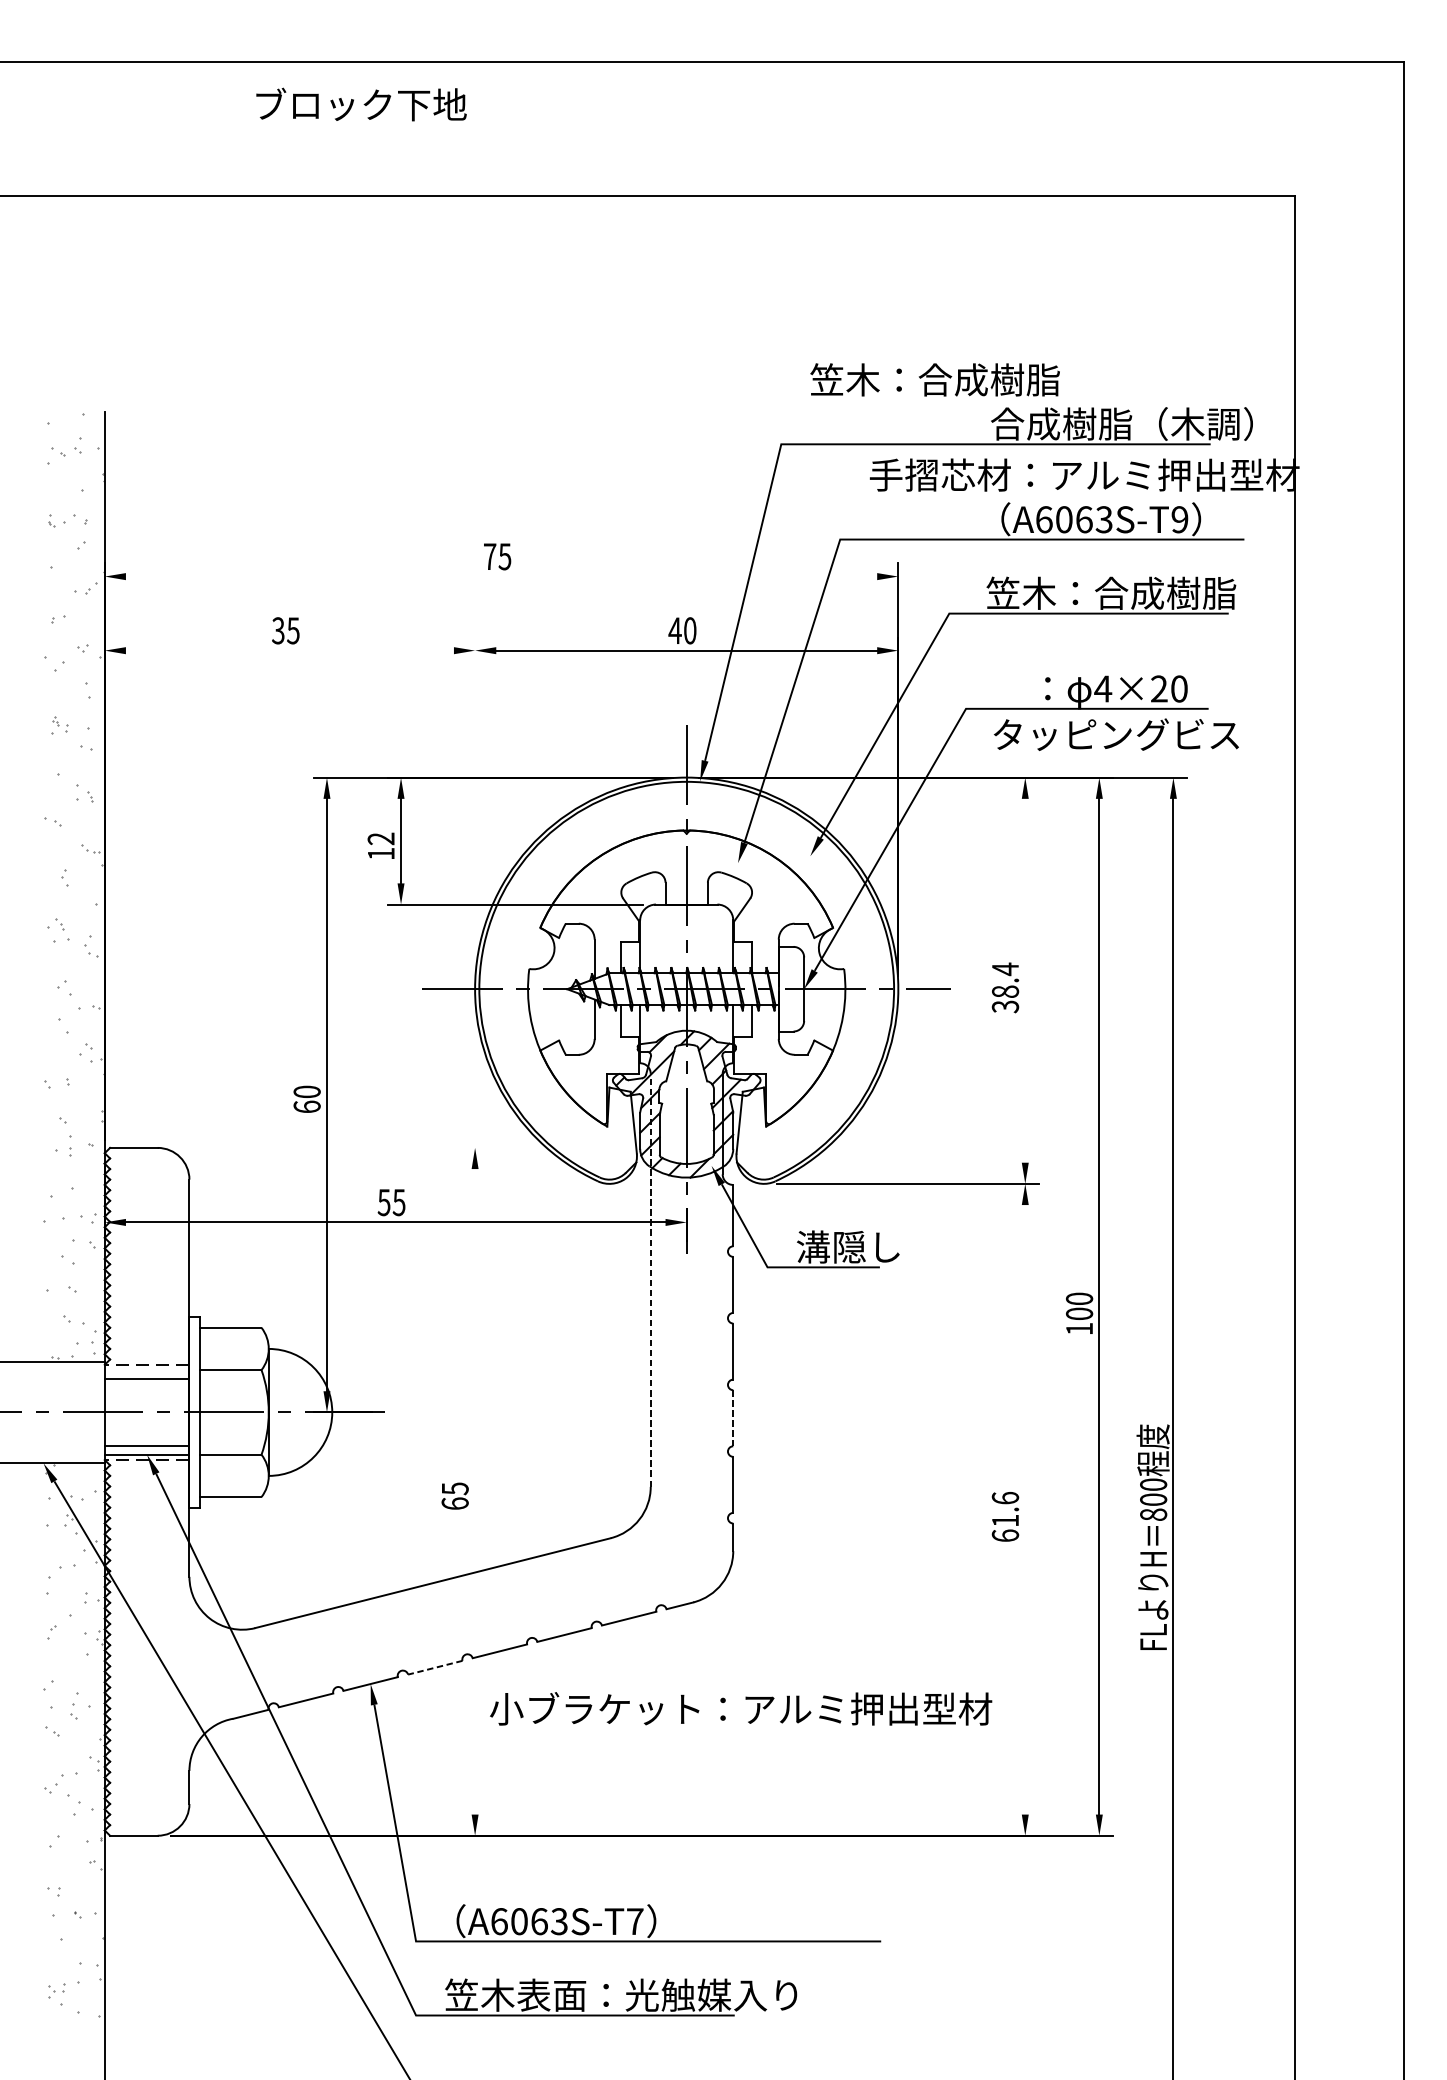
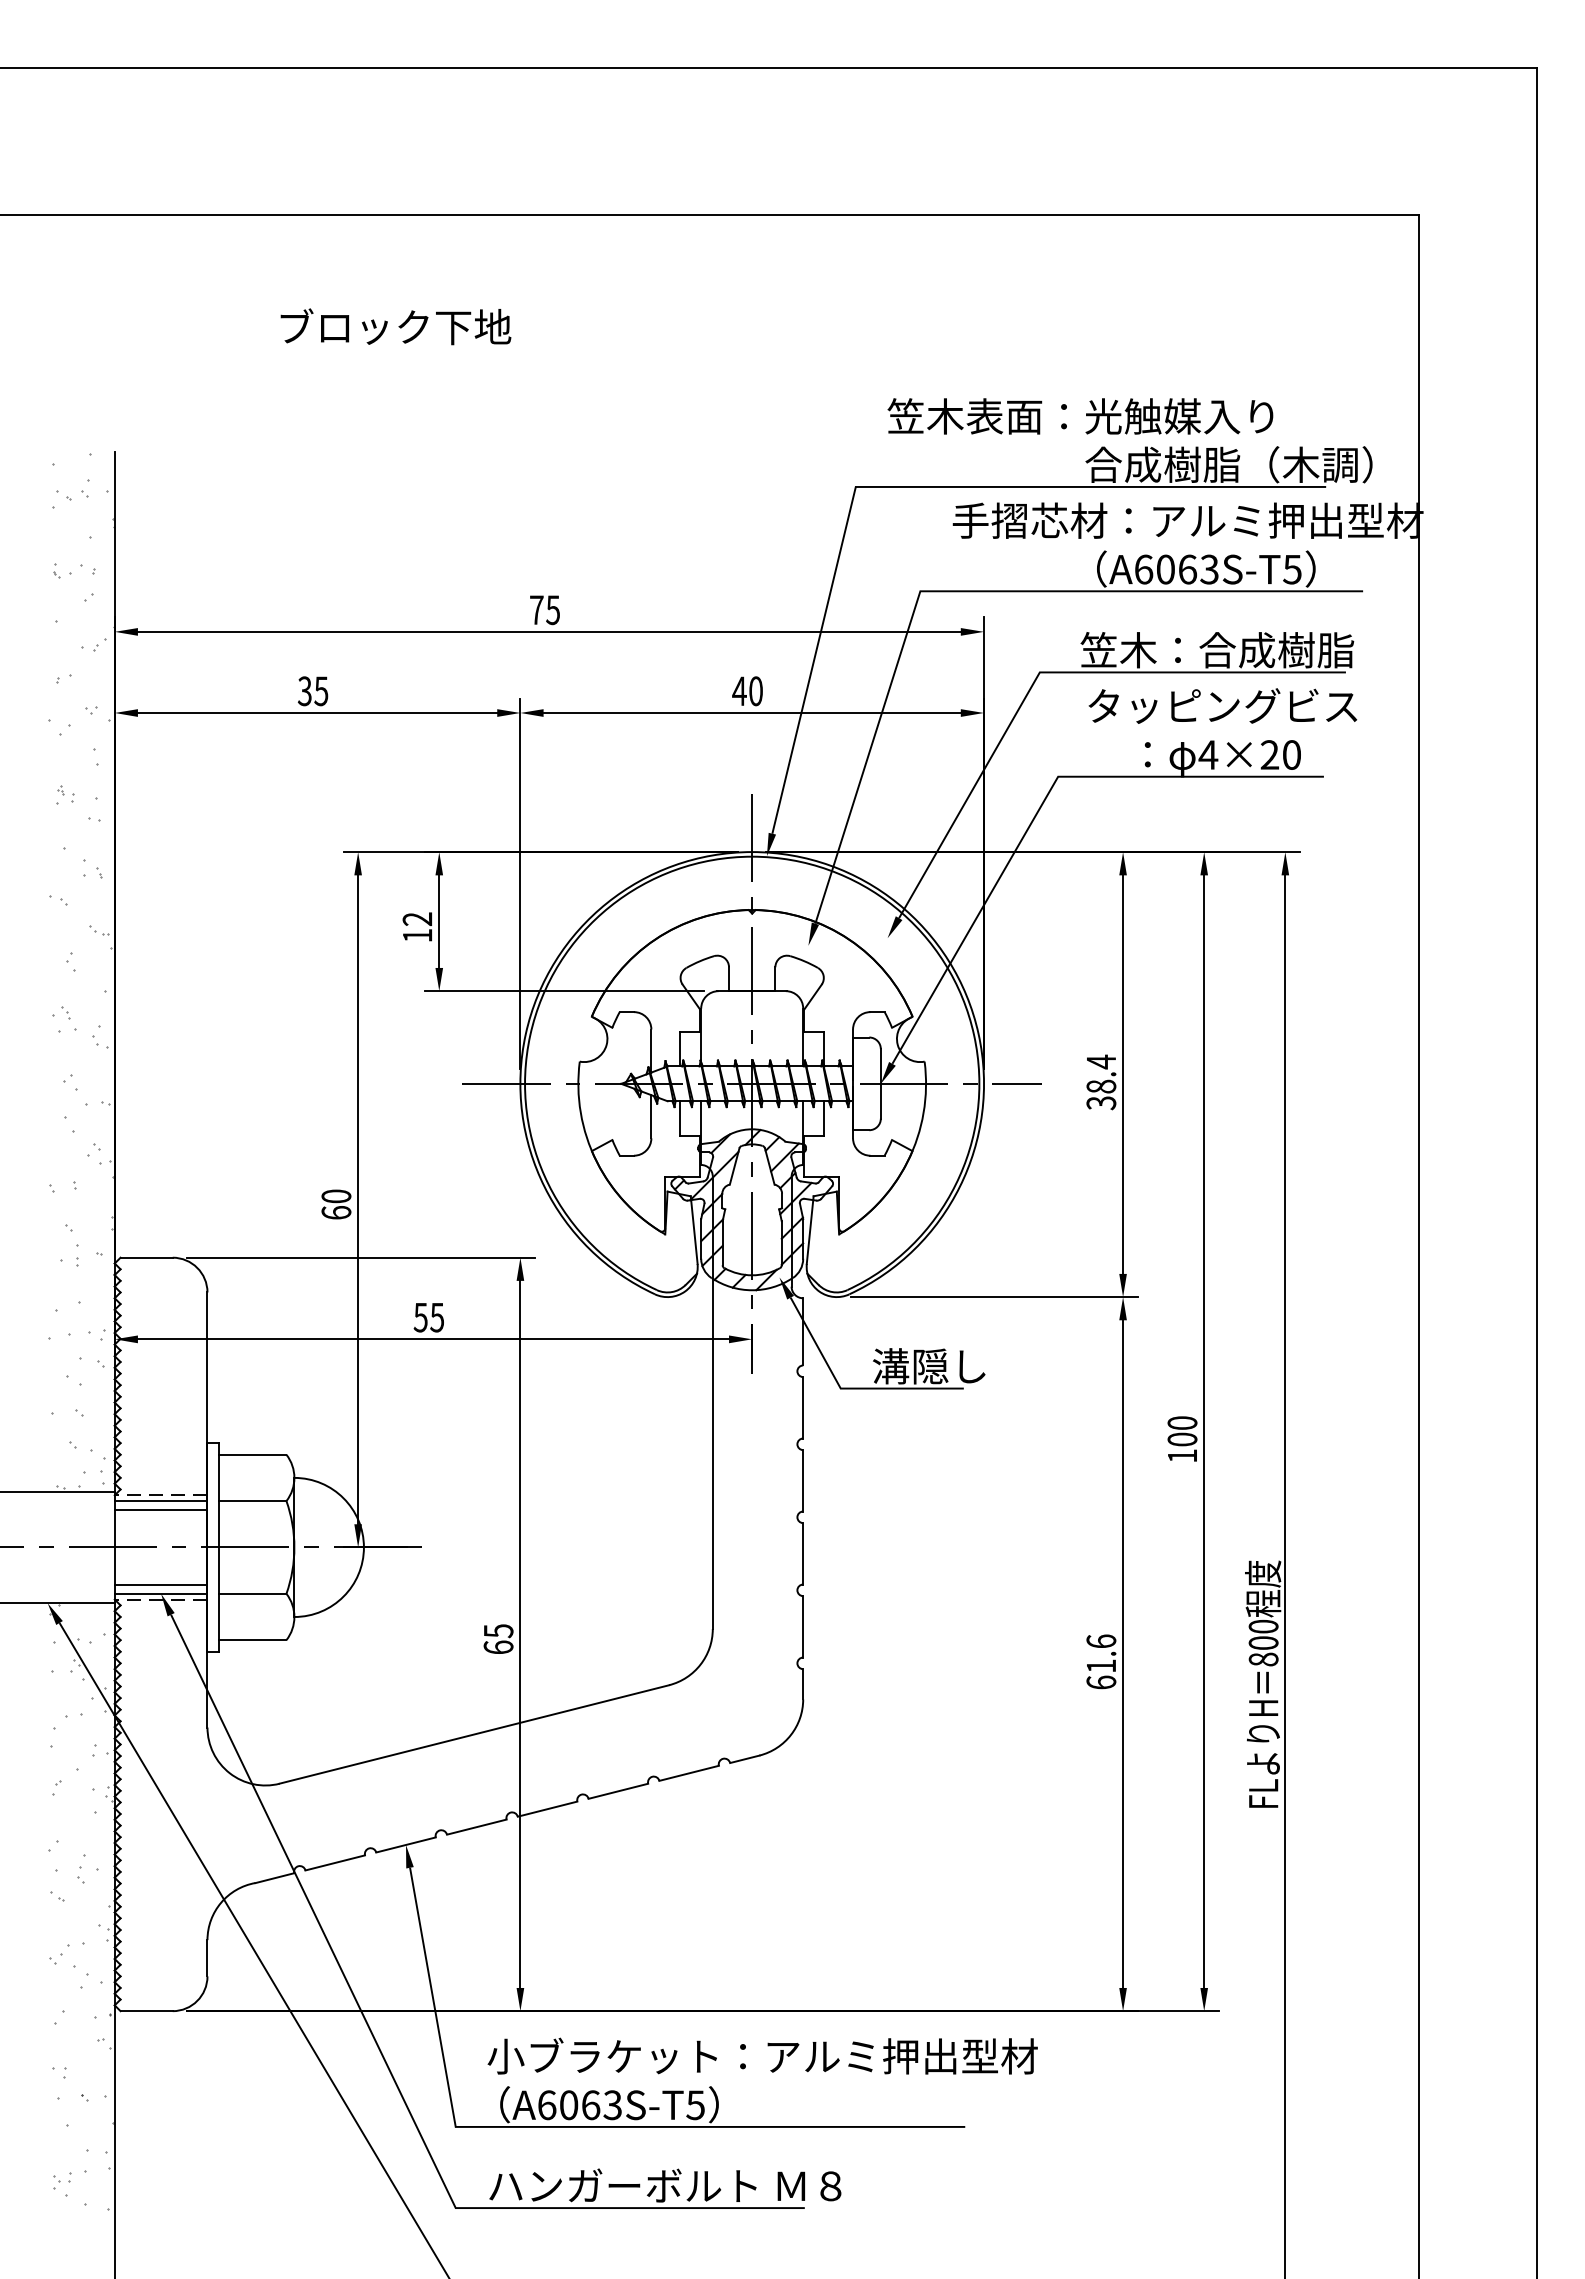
text: (361, 104) -> (395, 326), moved
text: (1022, 379) -> (1119, 416), 笠木：合成樹脂 -> 笠木表面：光触媒入り
text: (1179, 519) -> (1292, 569), A6063S-T9 -> A6063S-T5
line: (500, 576) -> (548, 631), added
line: (289, 650) -> (317, 712), added
text: (1116, 734) -> (1222, 705), moved
line: (475, 806) -> (520, 883), added
line: (1025, 980) -> (1123, 1074), added
line: (329, 1147) -> (360, 1257), added
line: (650, 1280) -> (712, 1402), dashed -> solid
line: (146, 1370) -> (160, 1501), added
line: (733, 1417) -> (803, 1553), dashed -> solid
line: (475, 1490) -> (520, 1633), added
line: (1025, 1509) -> (1123, 1653), added
line: (435, 1668) -> (476, 1827), dashed -> solid
text: (740, 1708) -> (762, 2055), moved
text: (634, 1921) -> (695, 2105), A6063S-T7 -> A6063S-T5
text: (621, 1994) -> (680, 2185), 笠木表面：光触媒入り -> ハンガーボルト Ｍ８

